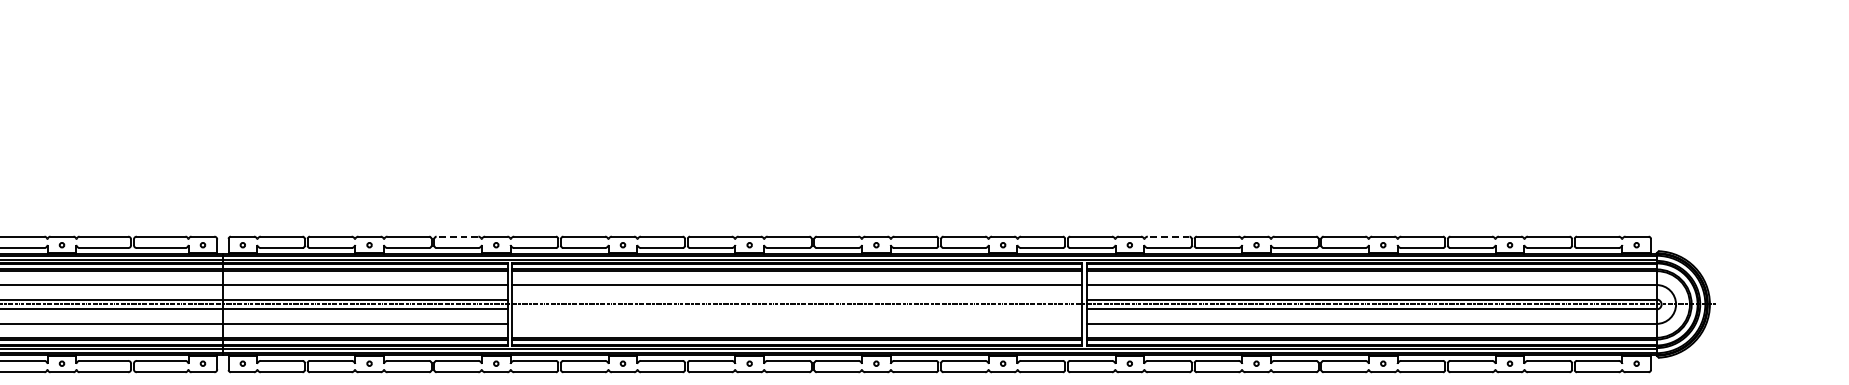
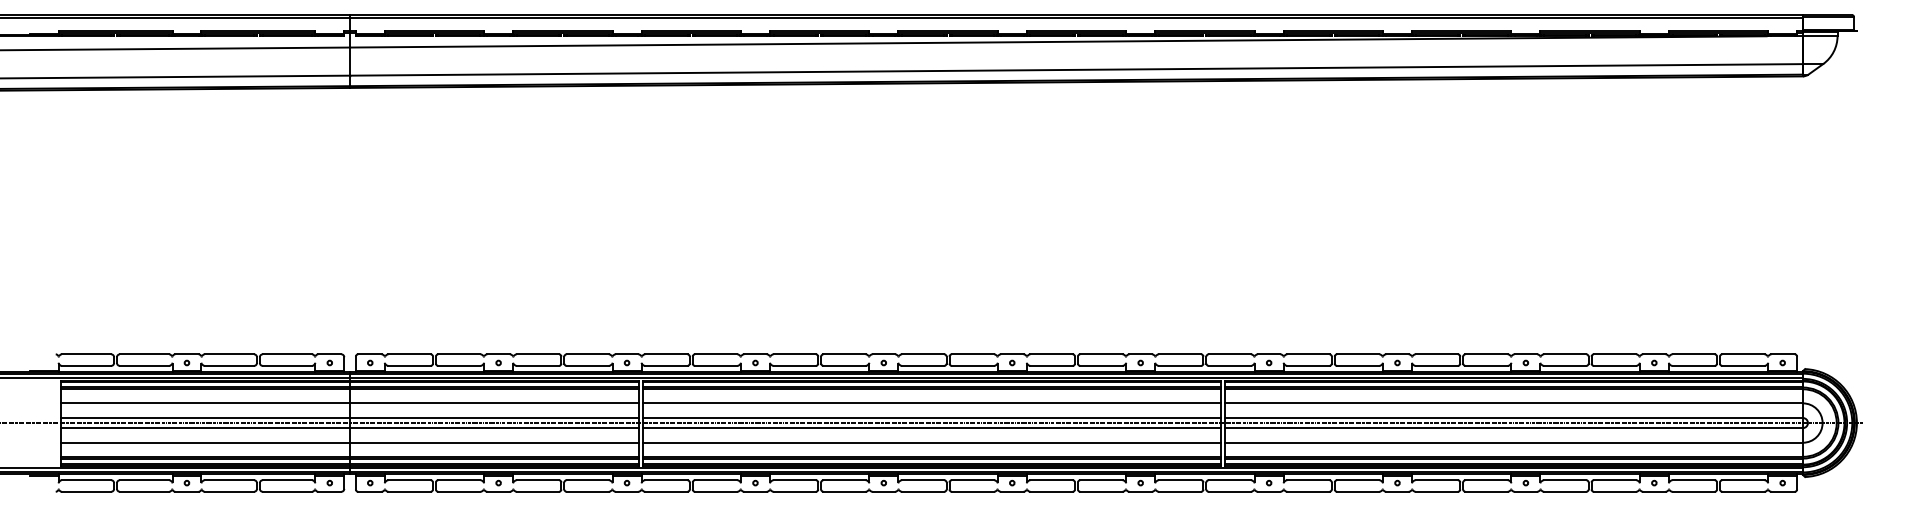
line: (457, 236) -> (587, 354), dashed -> solid
line: (1167, 236) -> (1307, 354), dashed -> solid
line: (796, 299) -> (931, 418), added
line: (796, 309) -> (931, 428), added
line: (796, 323) -> (931, 442), added

